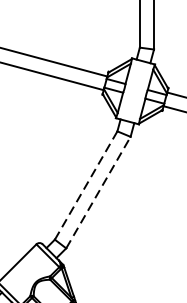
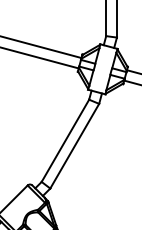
line: (86, 186) -> (65, 141), dashed -> solid
line: (98, 192) -> (74, 146), dashed -> solid

